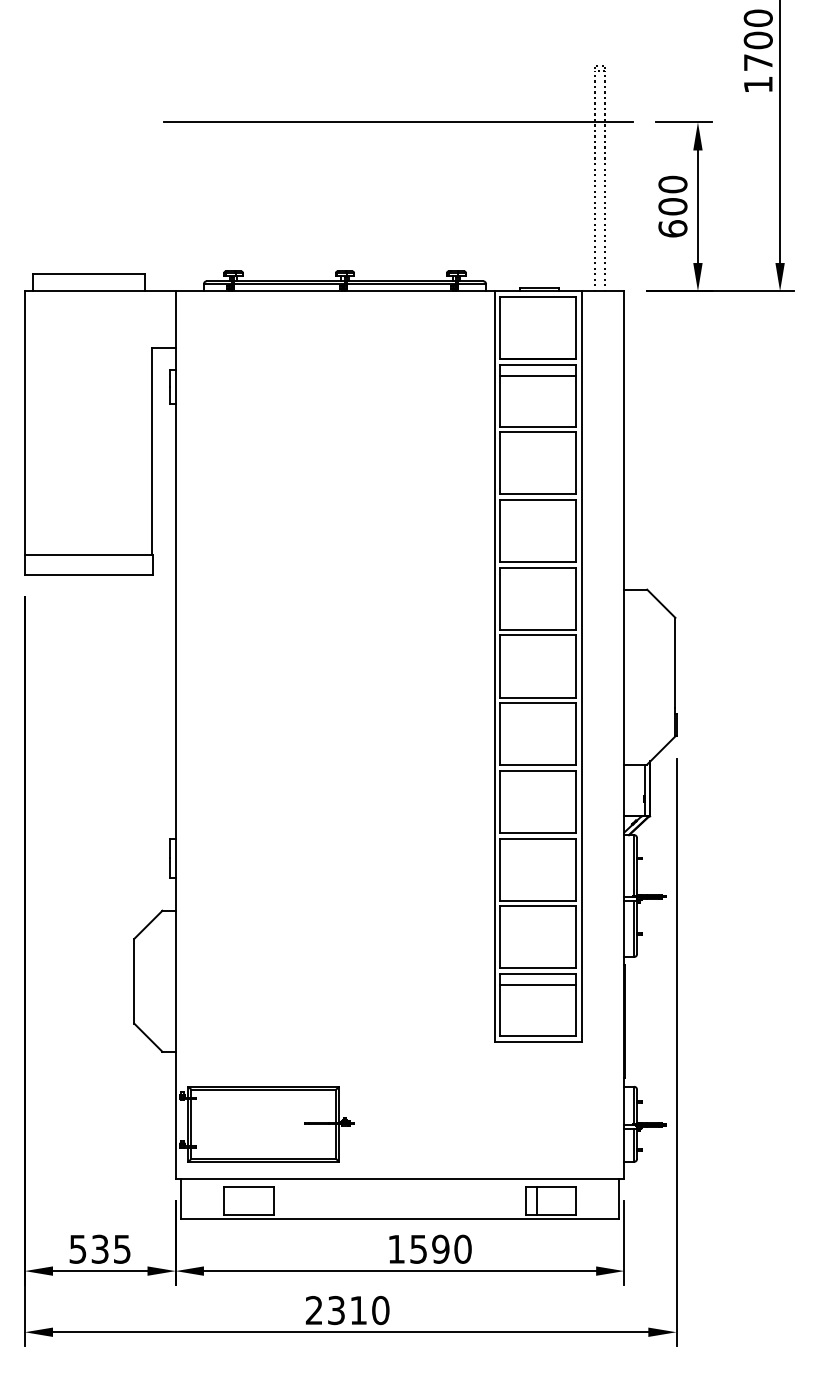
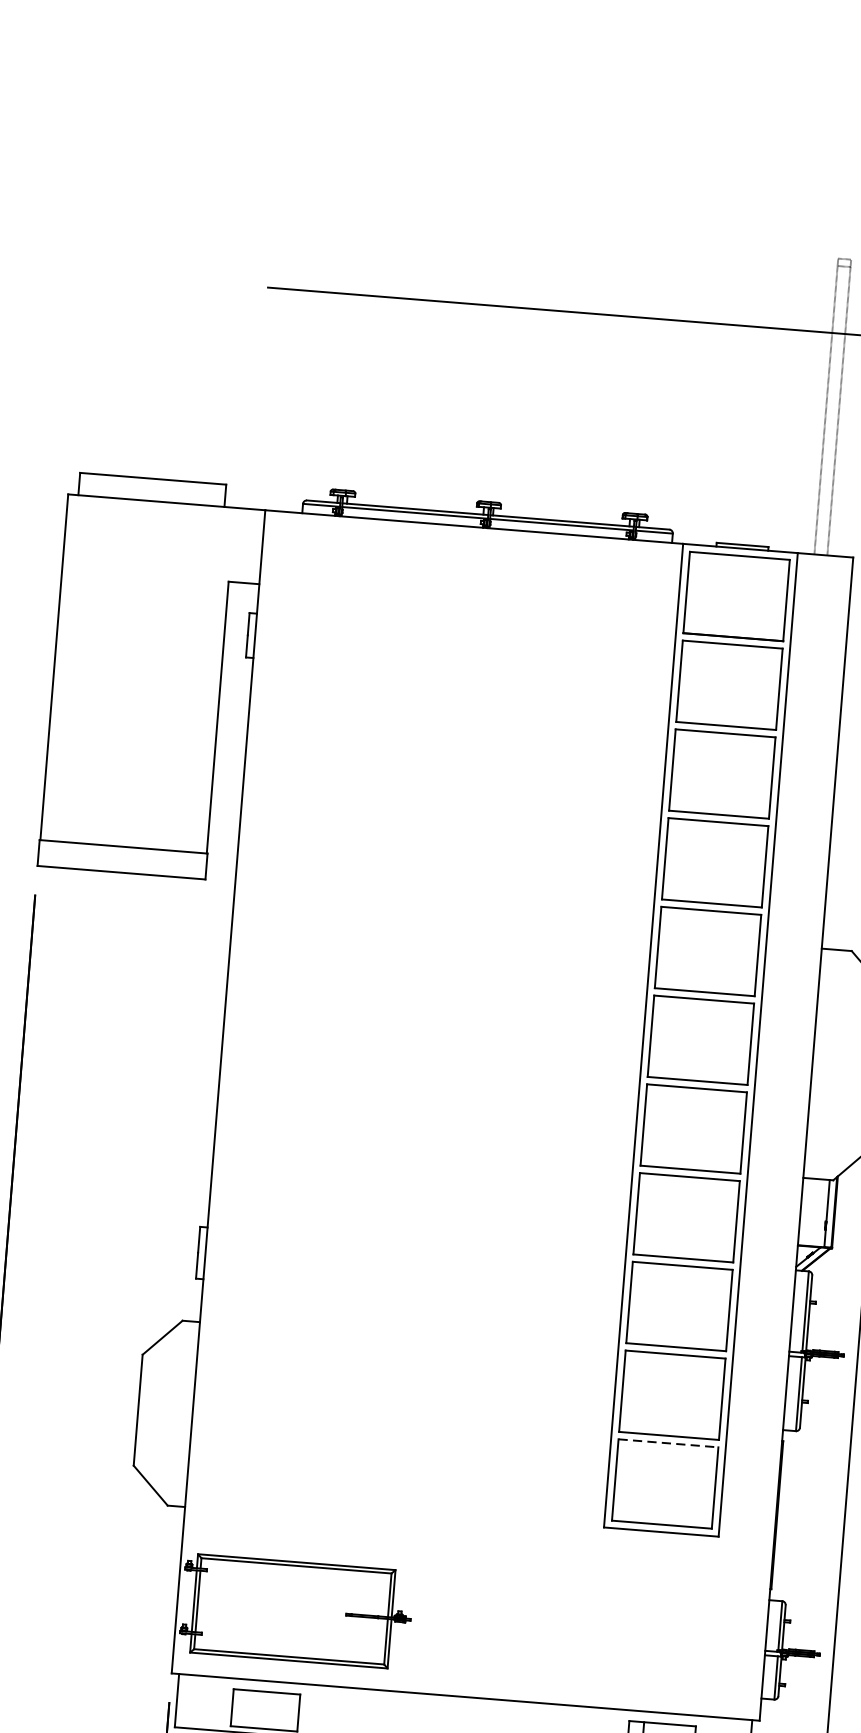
line: (538, 375) -> (731, 658), removed
line: (538, 974) -> (668, 1443), solid -> dashed
line: (538, 985) -> (667, 1458), removed

